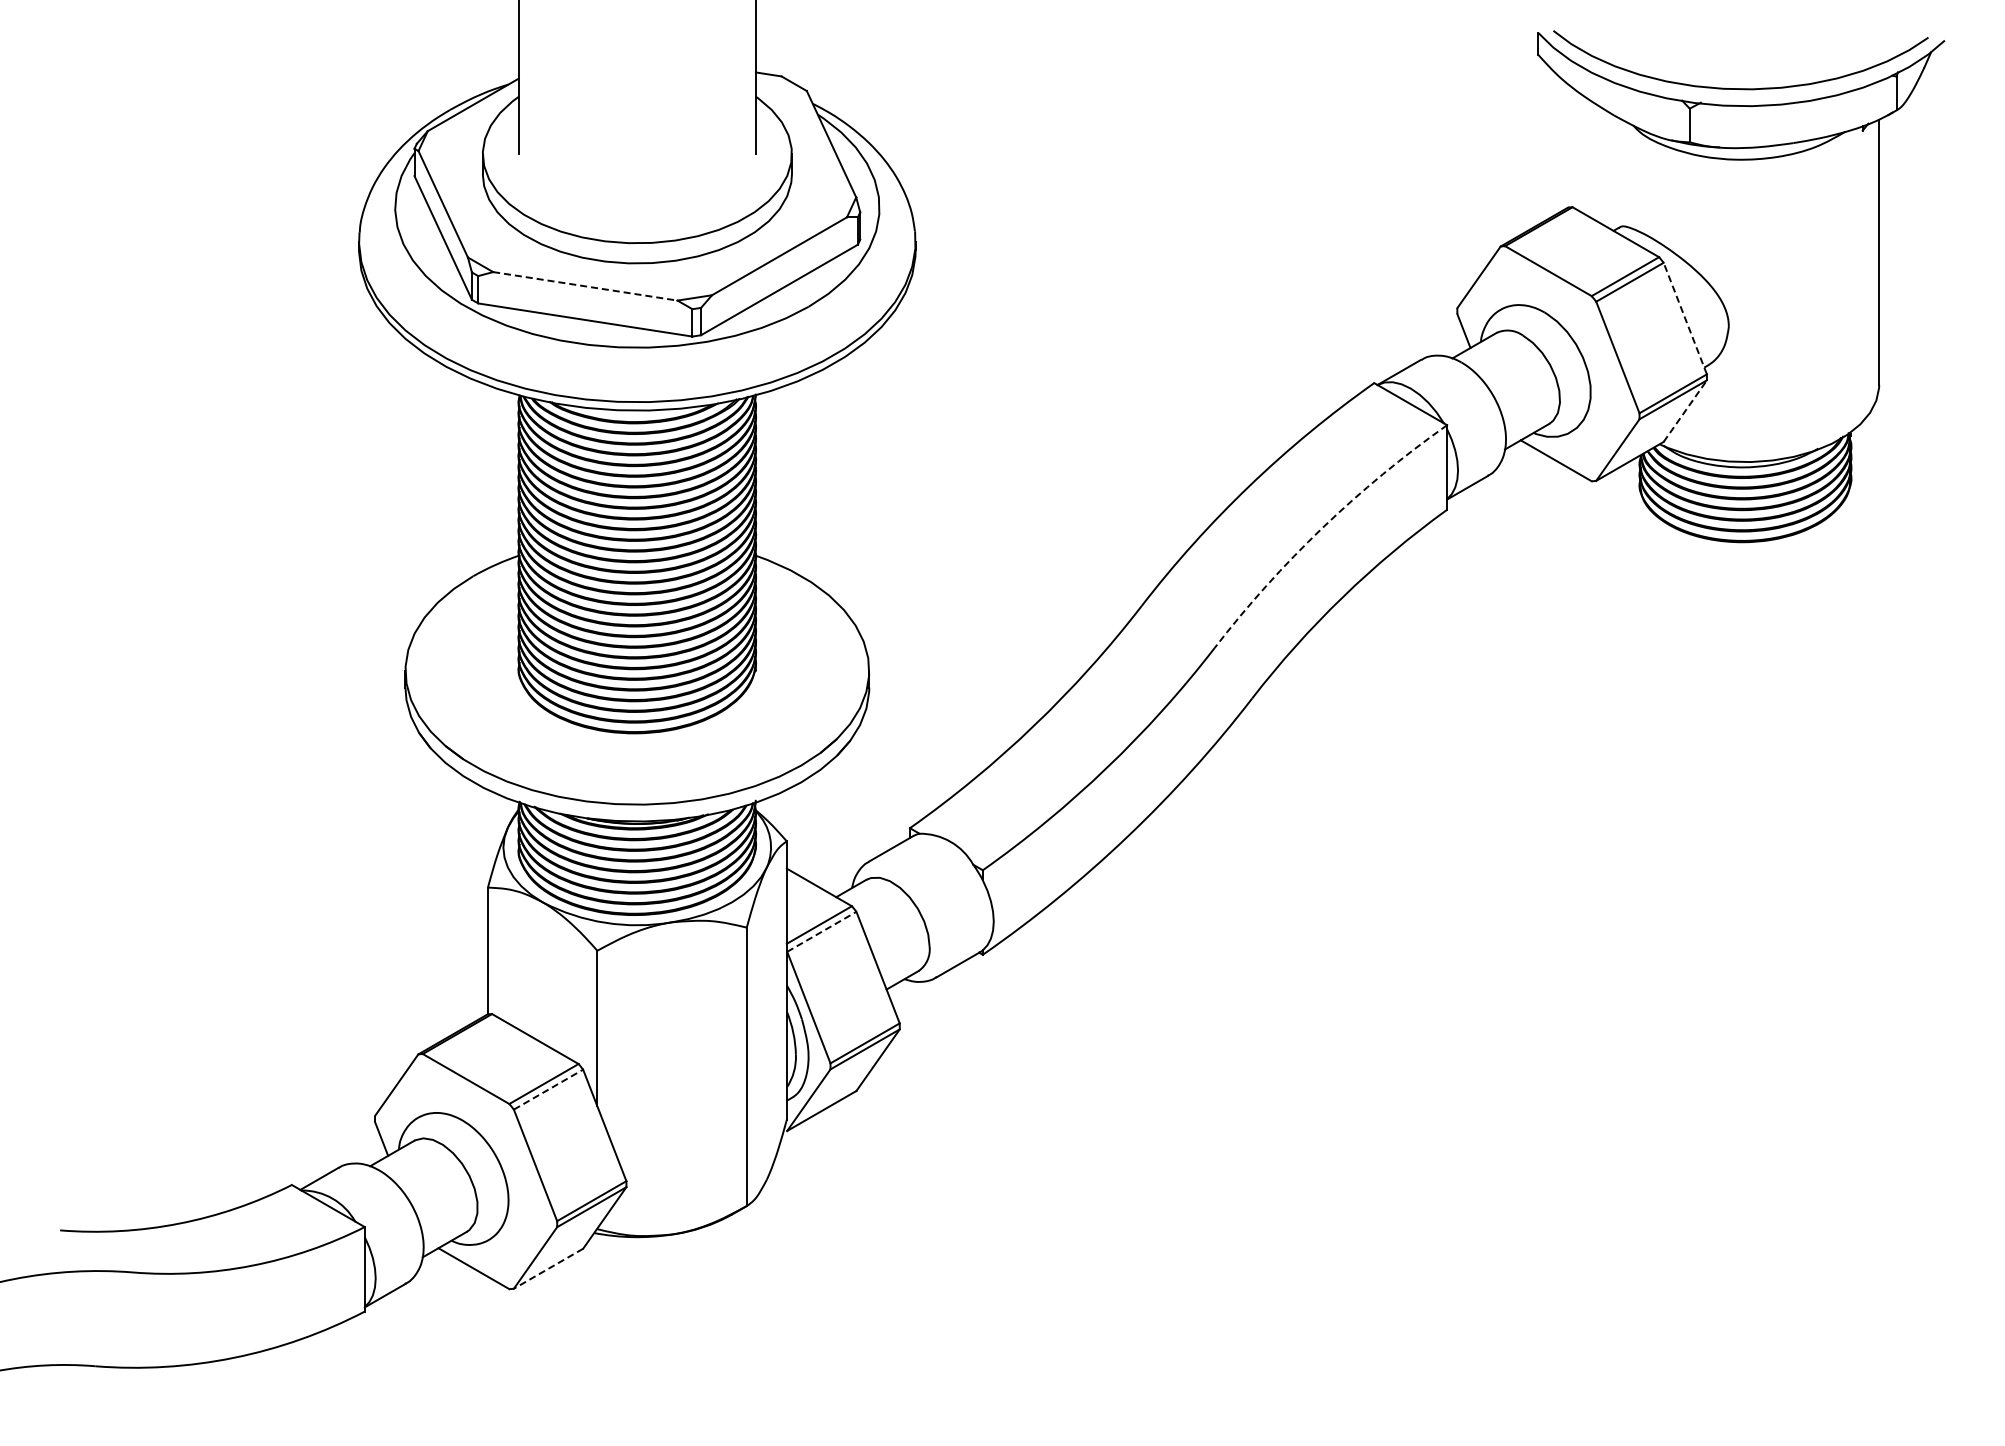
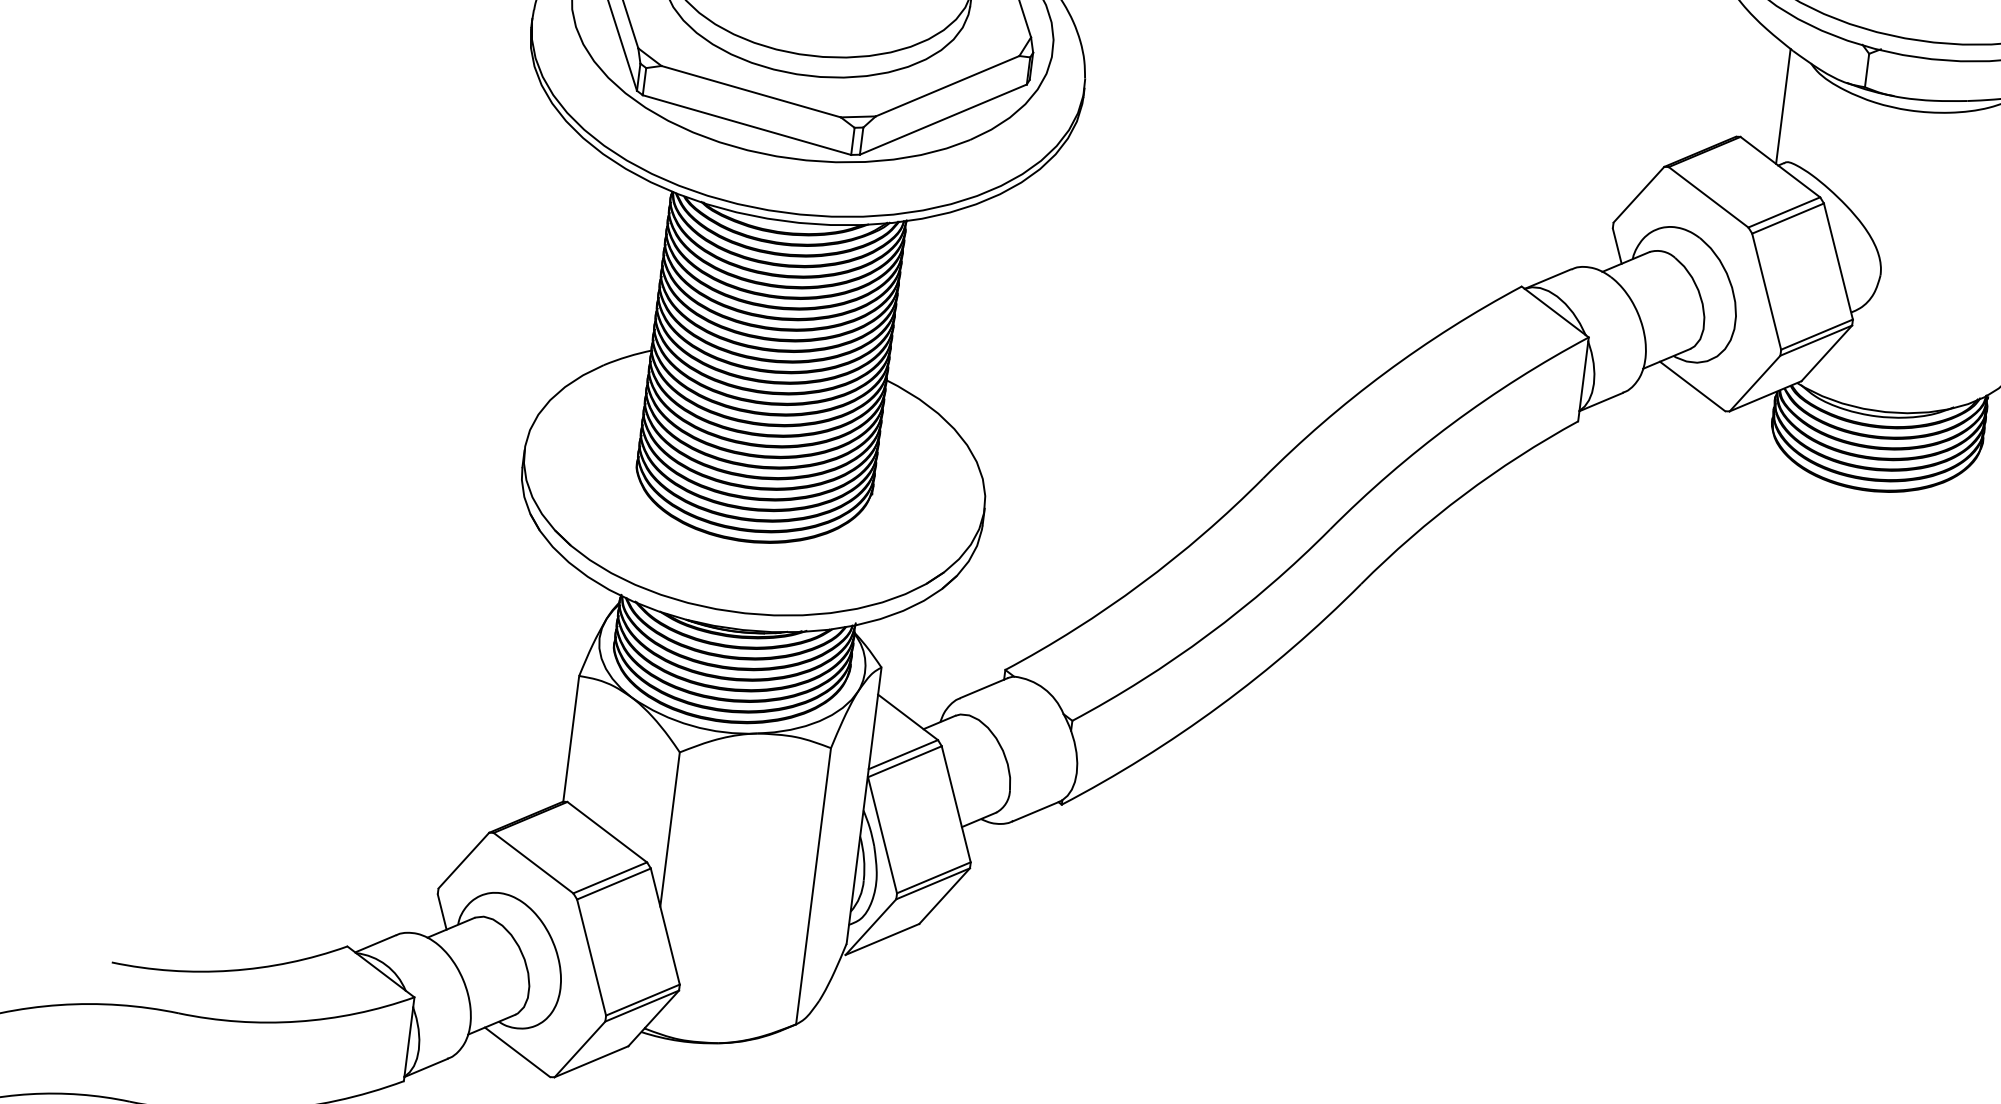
line: (1611, 171) -> (1783, 106), added
line: (585, 286) -> (751, 91), dashed -> solid
line: (1685, 318) -> (1838, 261), dashed -> solid
line: (1685, 411) -> (1826, 353), dashed -> solid
arc: (1322, 527) -> (1452, 423), dashed -> solid
line: (821, 931) -> (904, 761), dashed -> solid
line: (548, 1089) -> (613, 883), dashed -> solid
line: (548, 1268) -> (591, 1061), dashed -> solid

